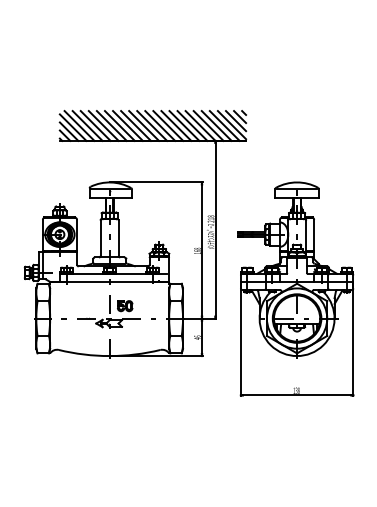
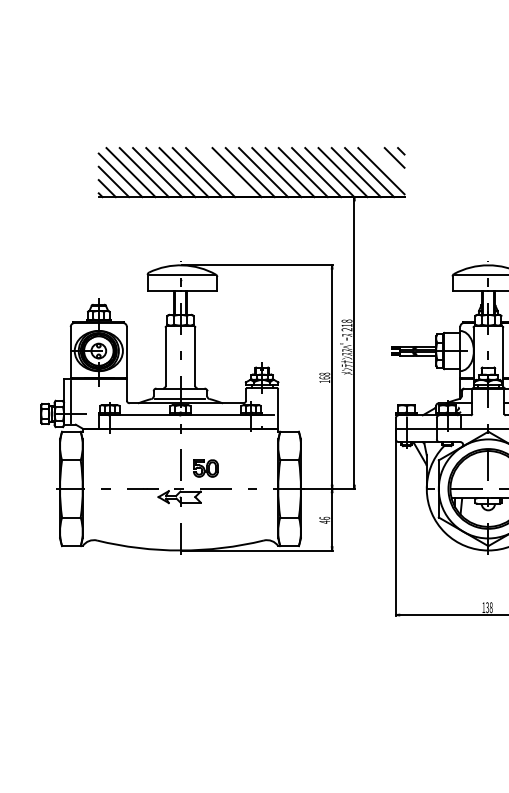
line: (235, 121) -> (387, 165), removed
line: (135, 125) -> (222, 171), removed

